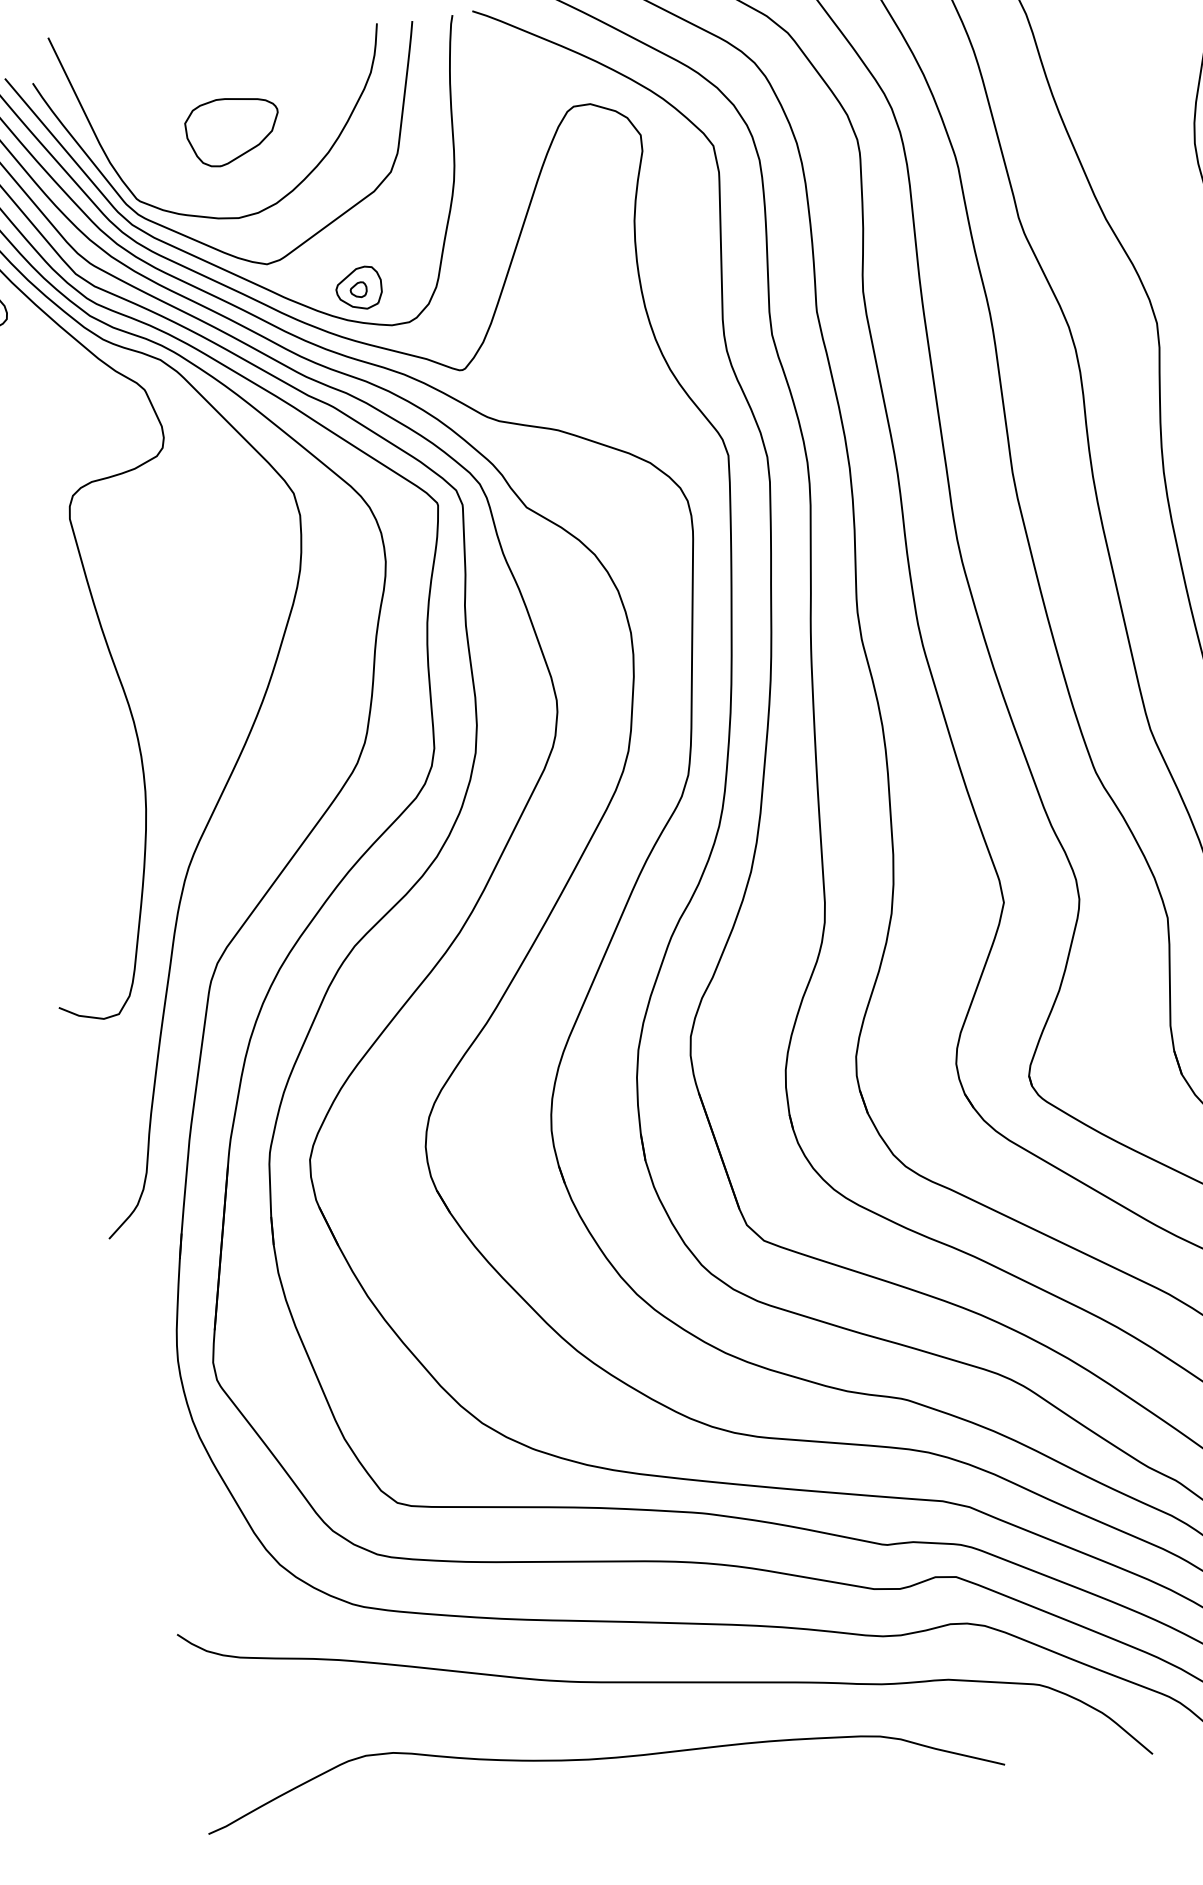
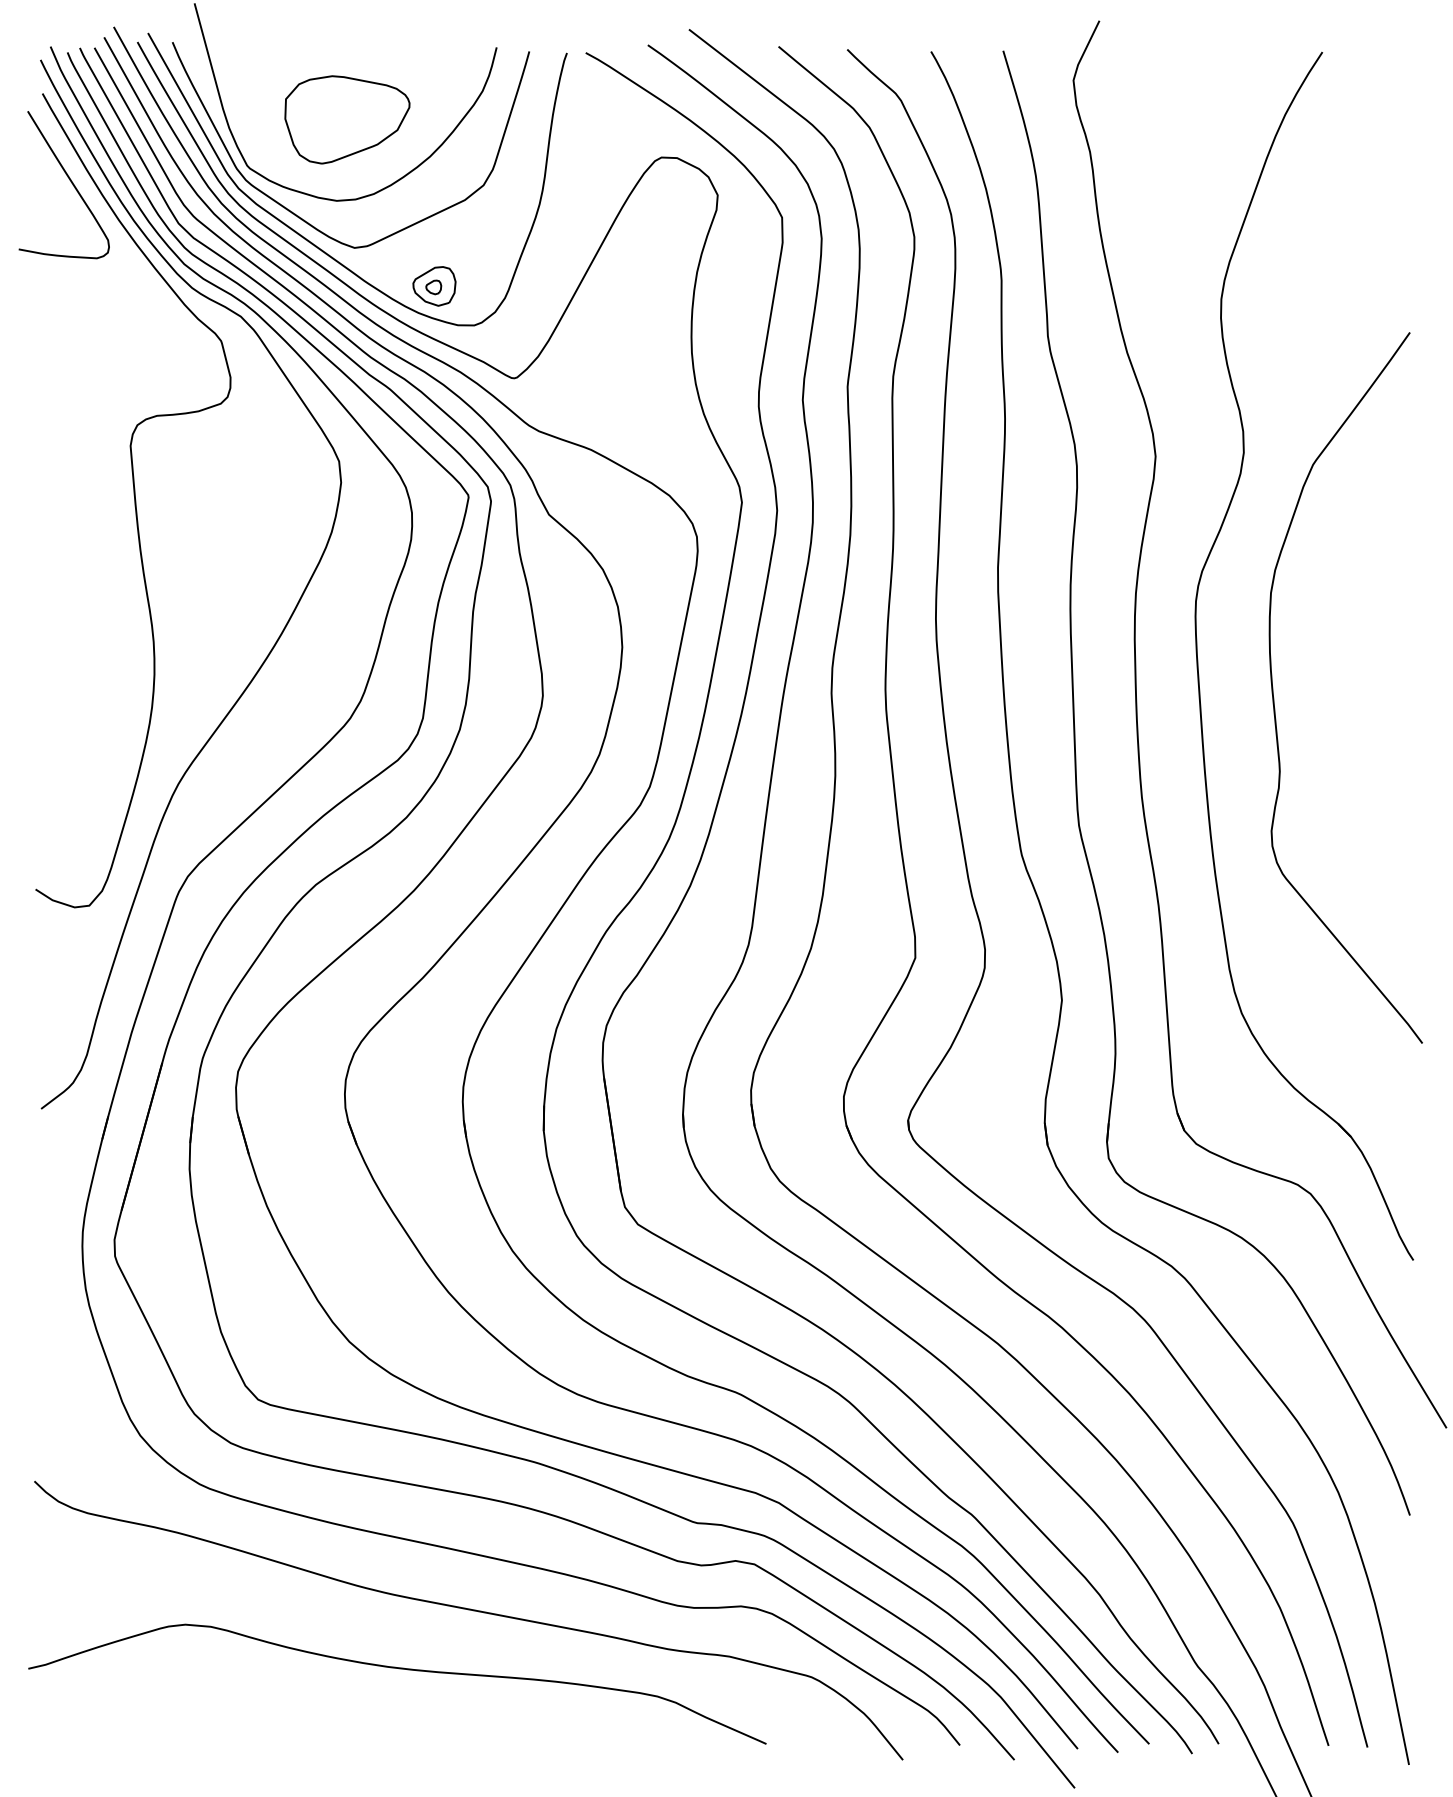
part: (233, 129) -> (347, 119), size x1.43

